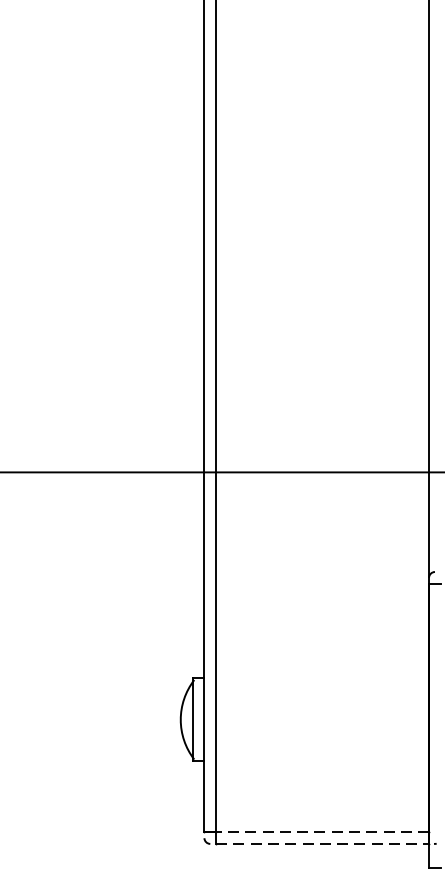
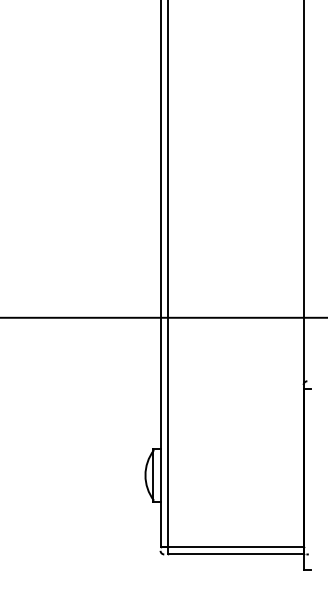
line: (322, 831) -> (235, 546), dashed -> solid
line: (322, 843) -> (235, 554), dashed -> solid

